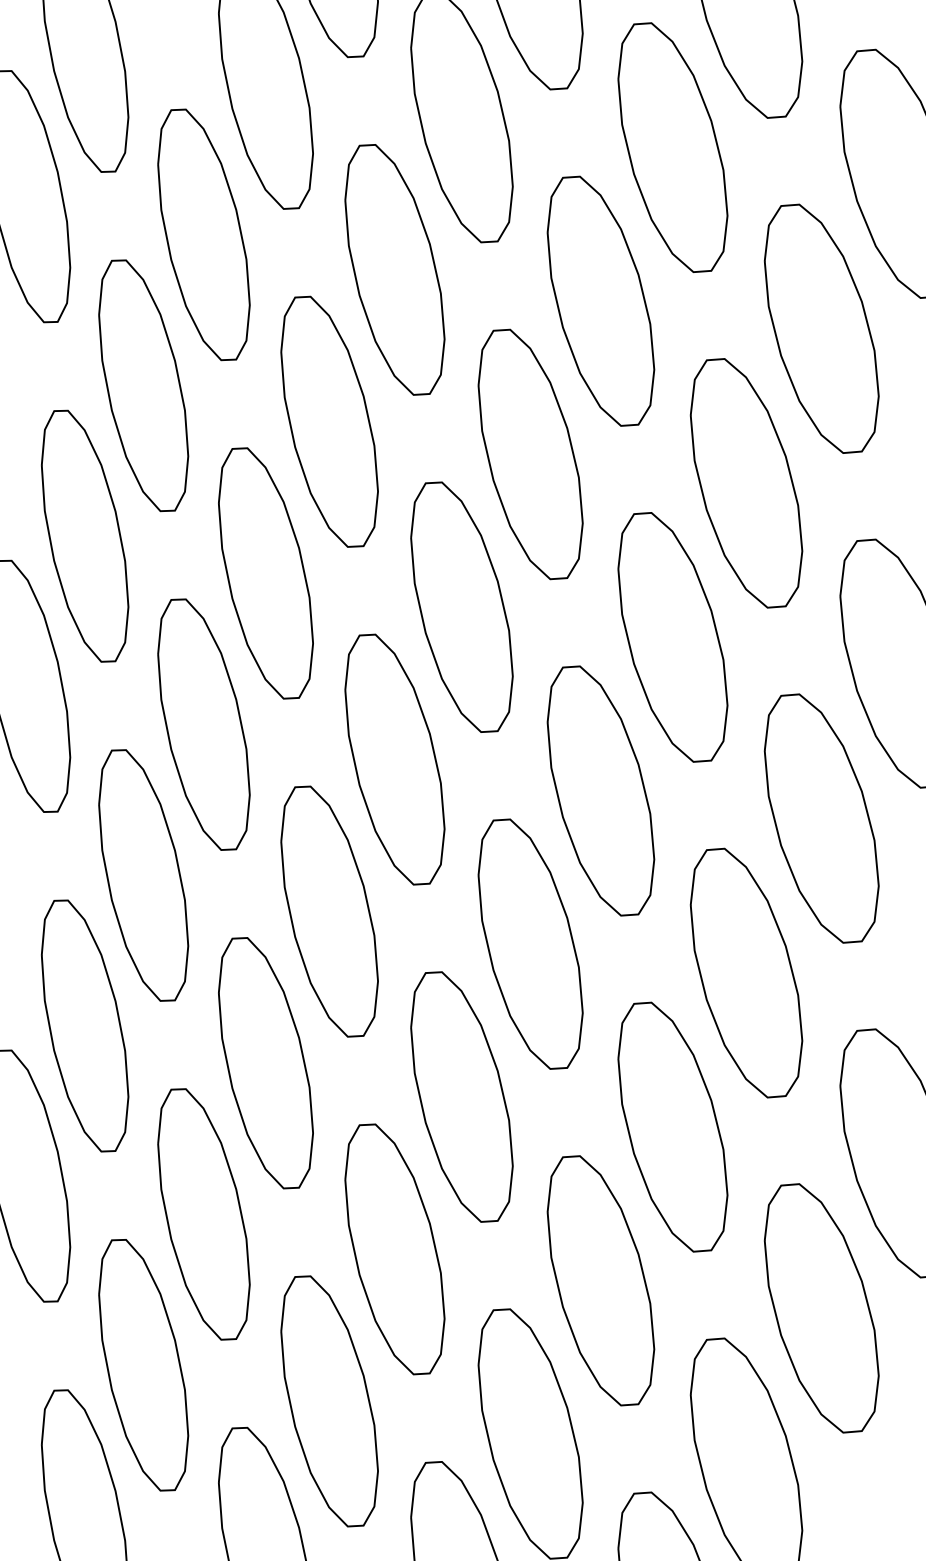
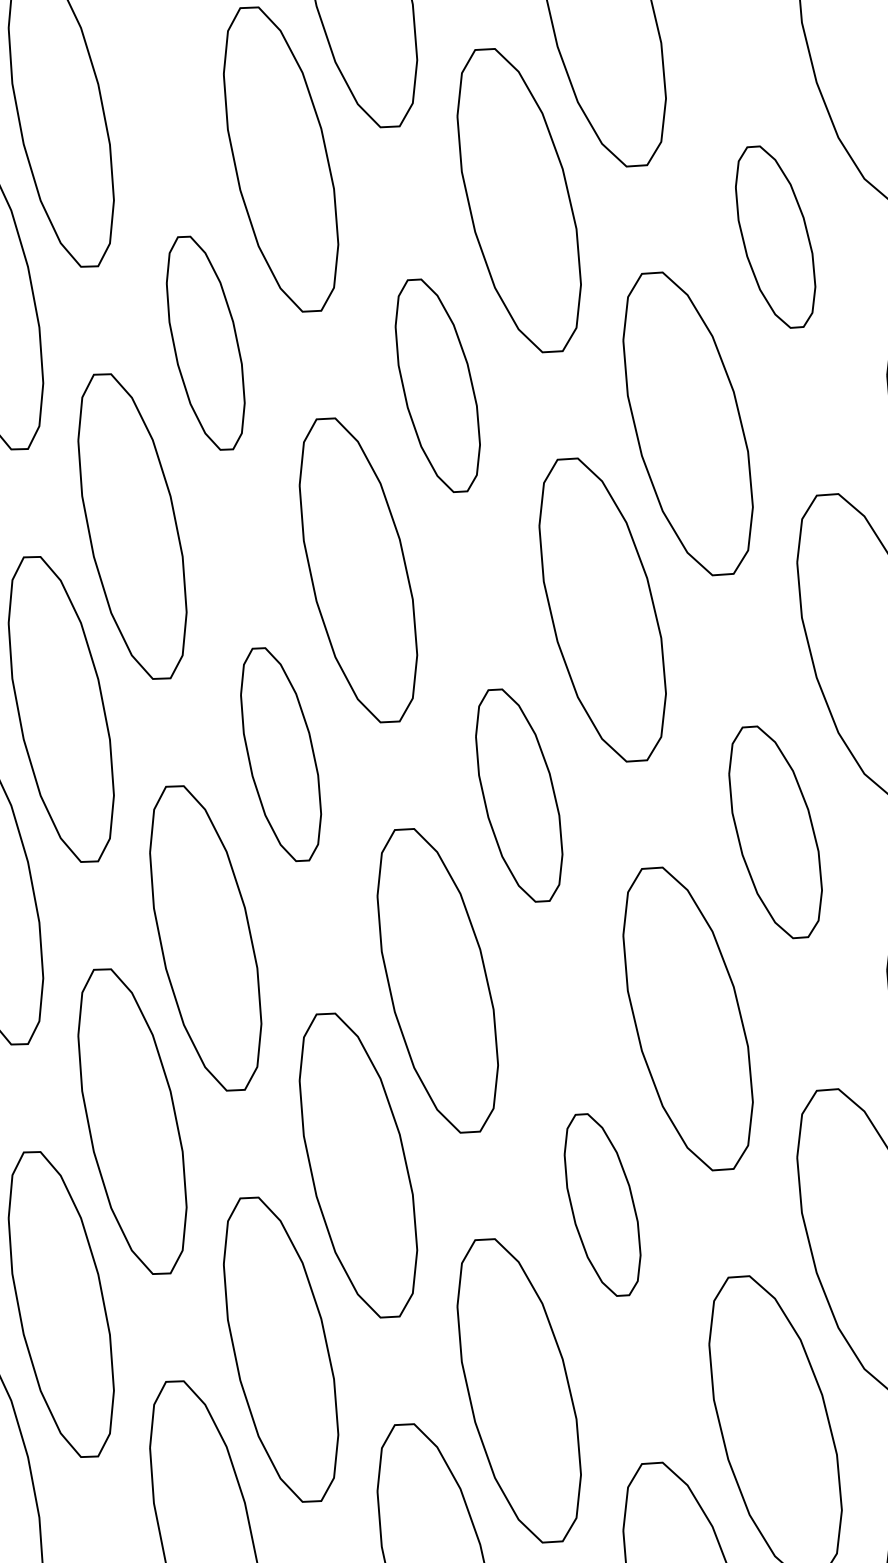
part: (672, 147) -> (775, 237), size x0.6
part: (203, 234) -> (205, 342), size x0.7
part: (394, 269) -> (437, 385), size x0.7
part: (265, 573) -> (280, 754), size x0.7
part: (461, 606) -> (518, 794), size x0.7
part: (672, 637) -> (775, 832), size x0.7
part: (530, 943) -> (602, 1204), size x0.6

